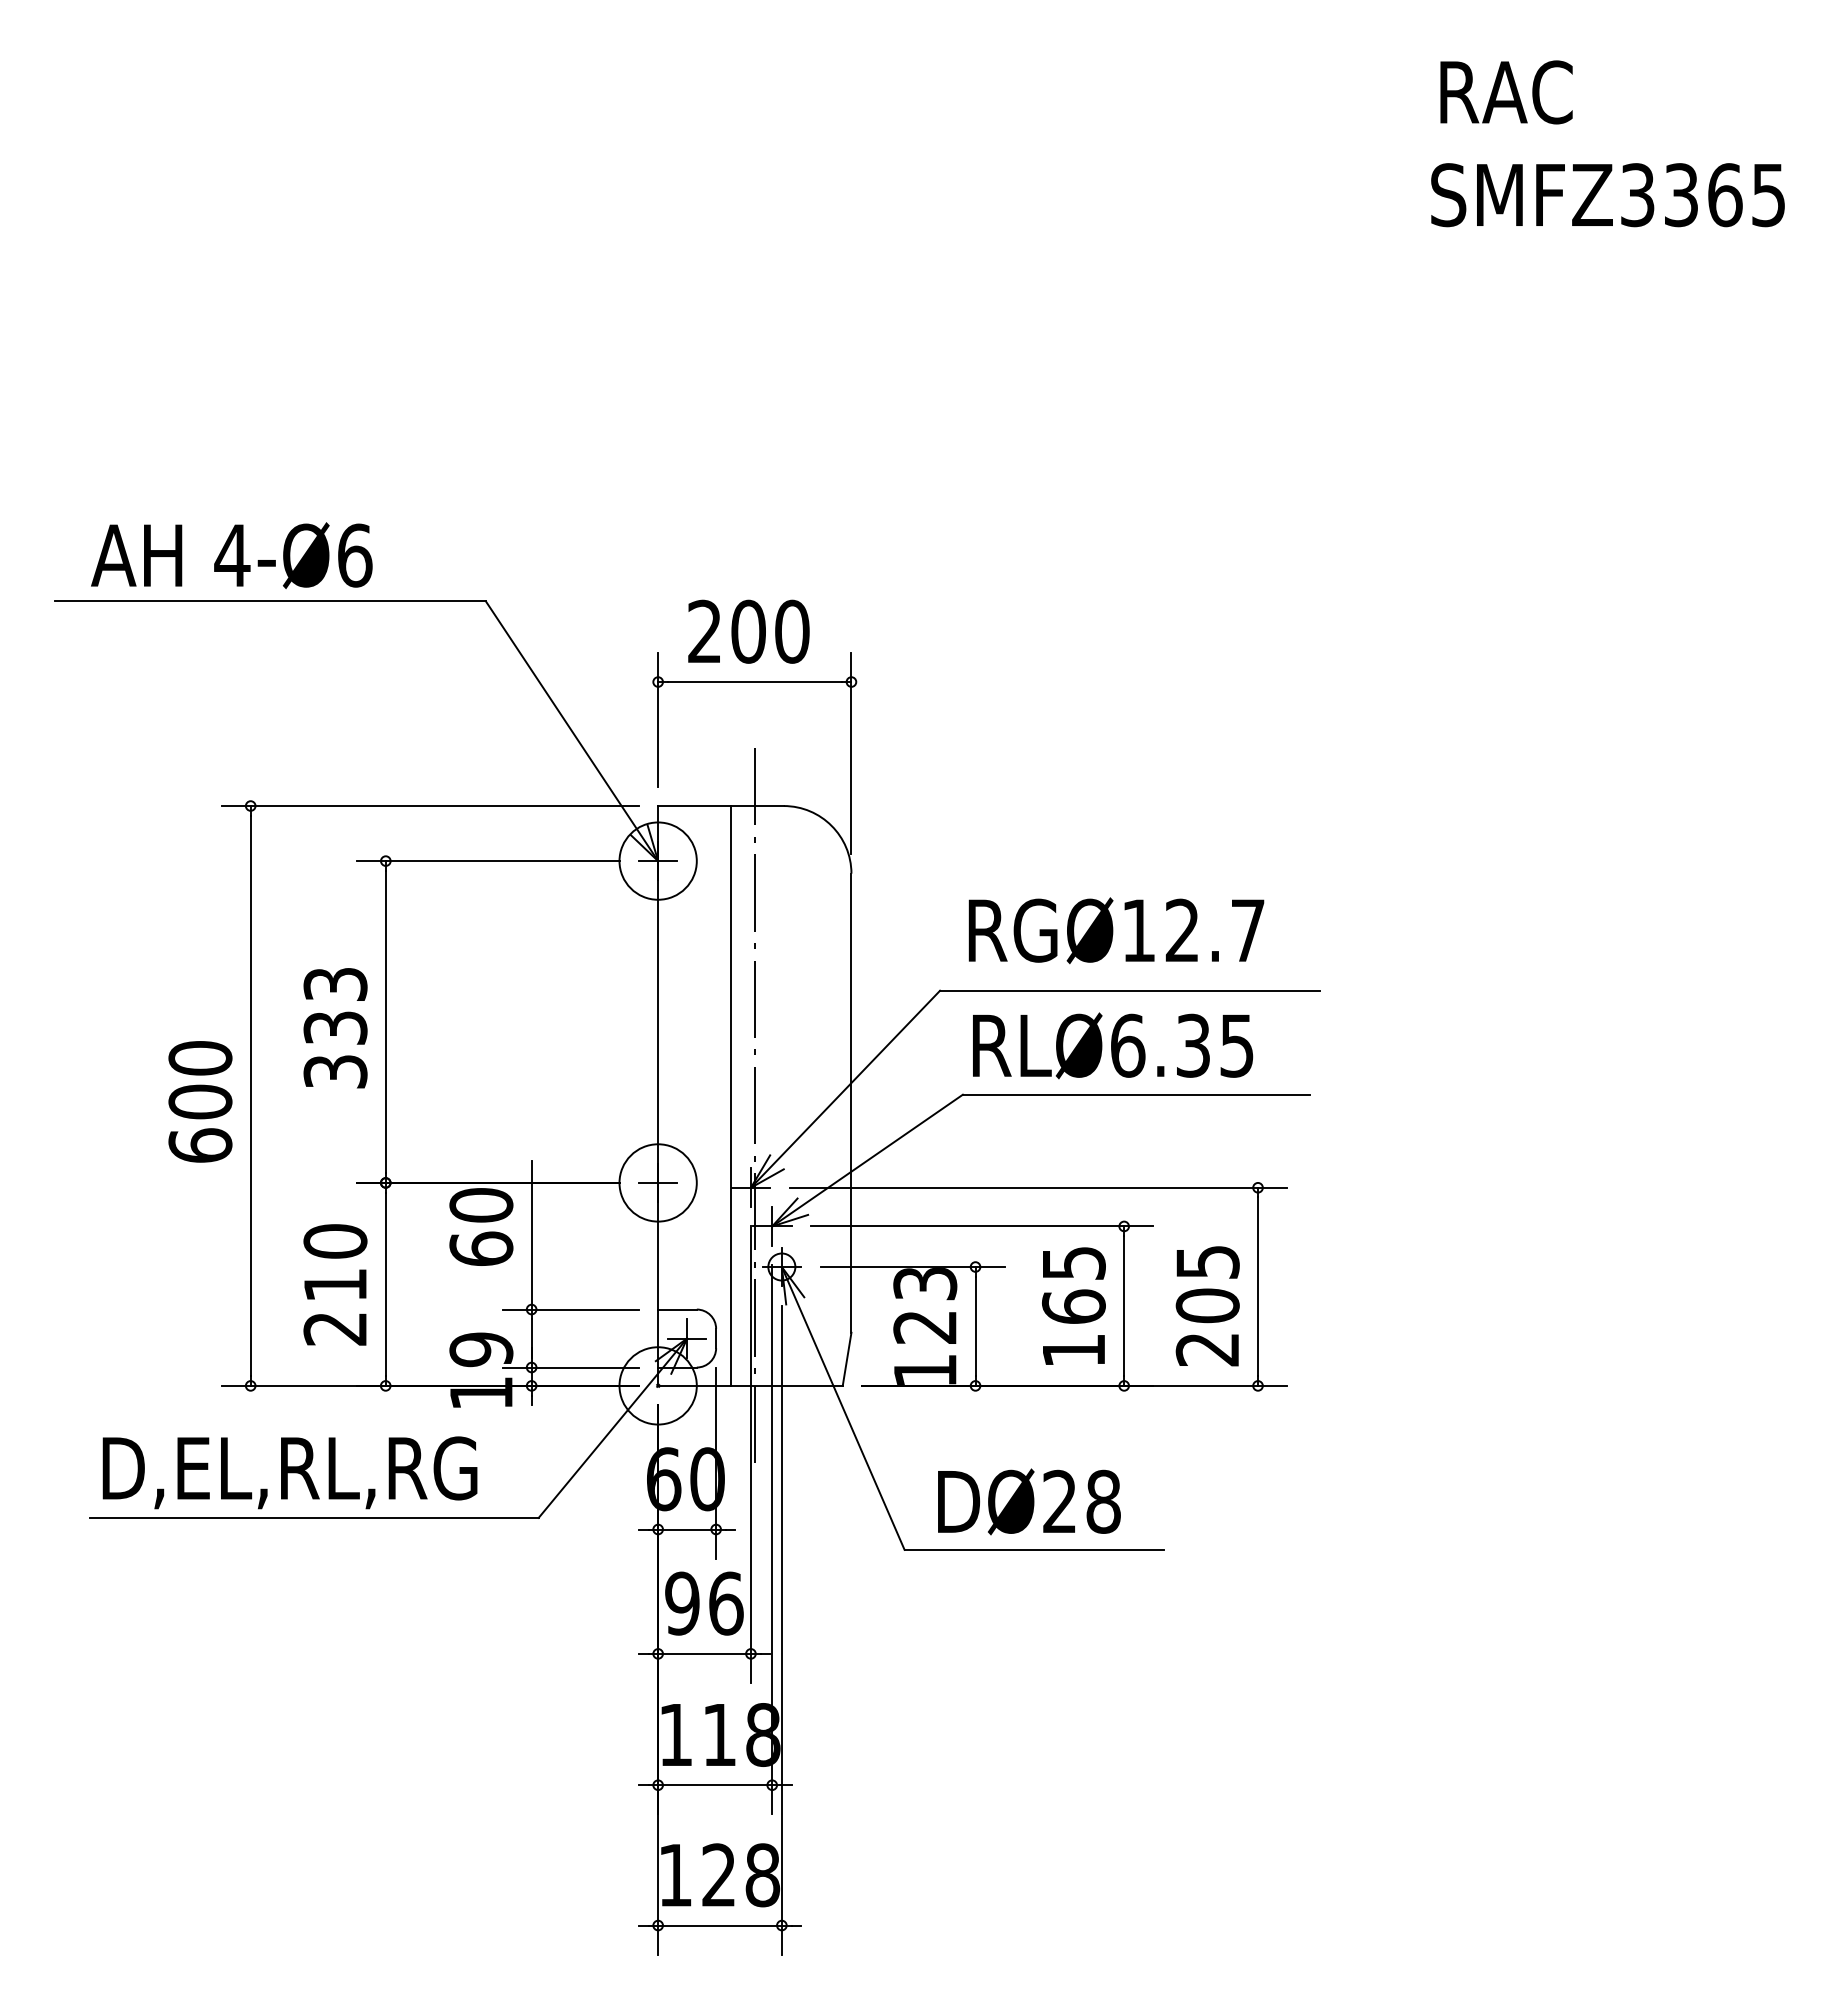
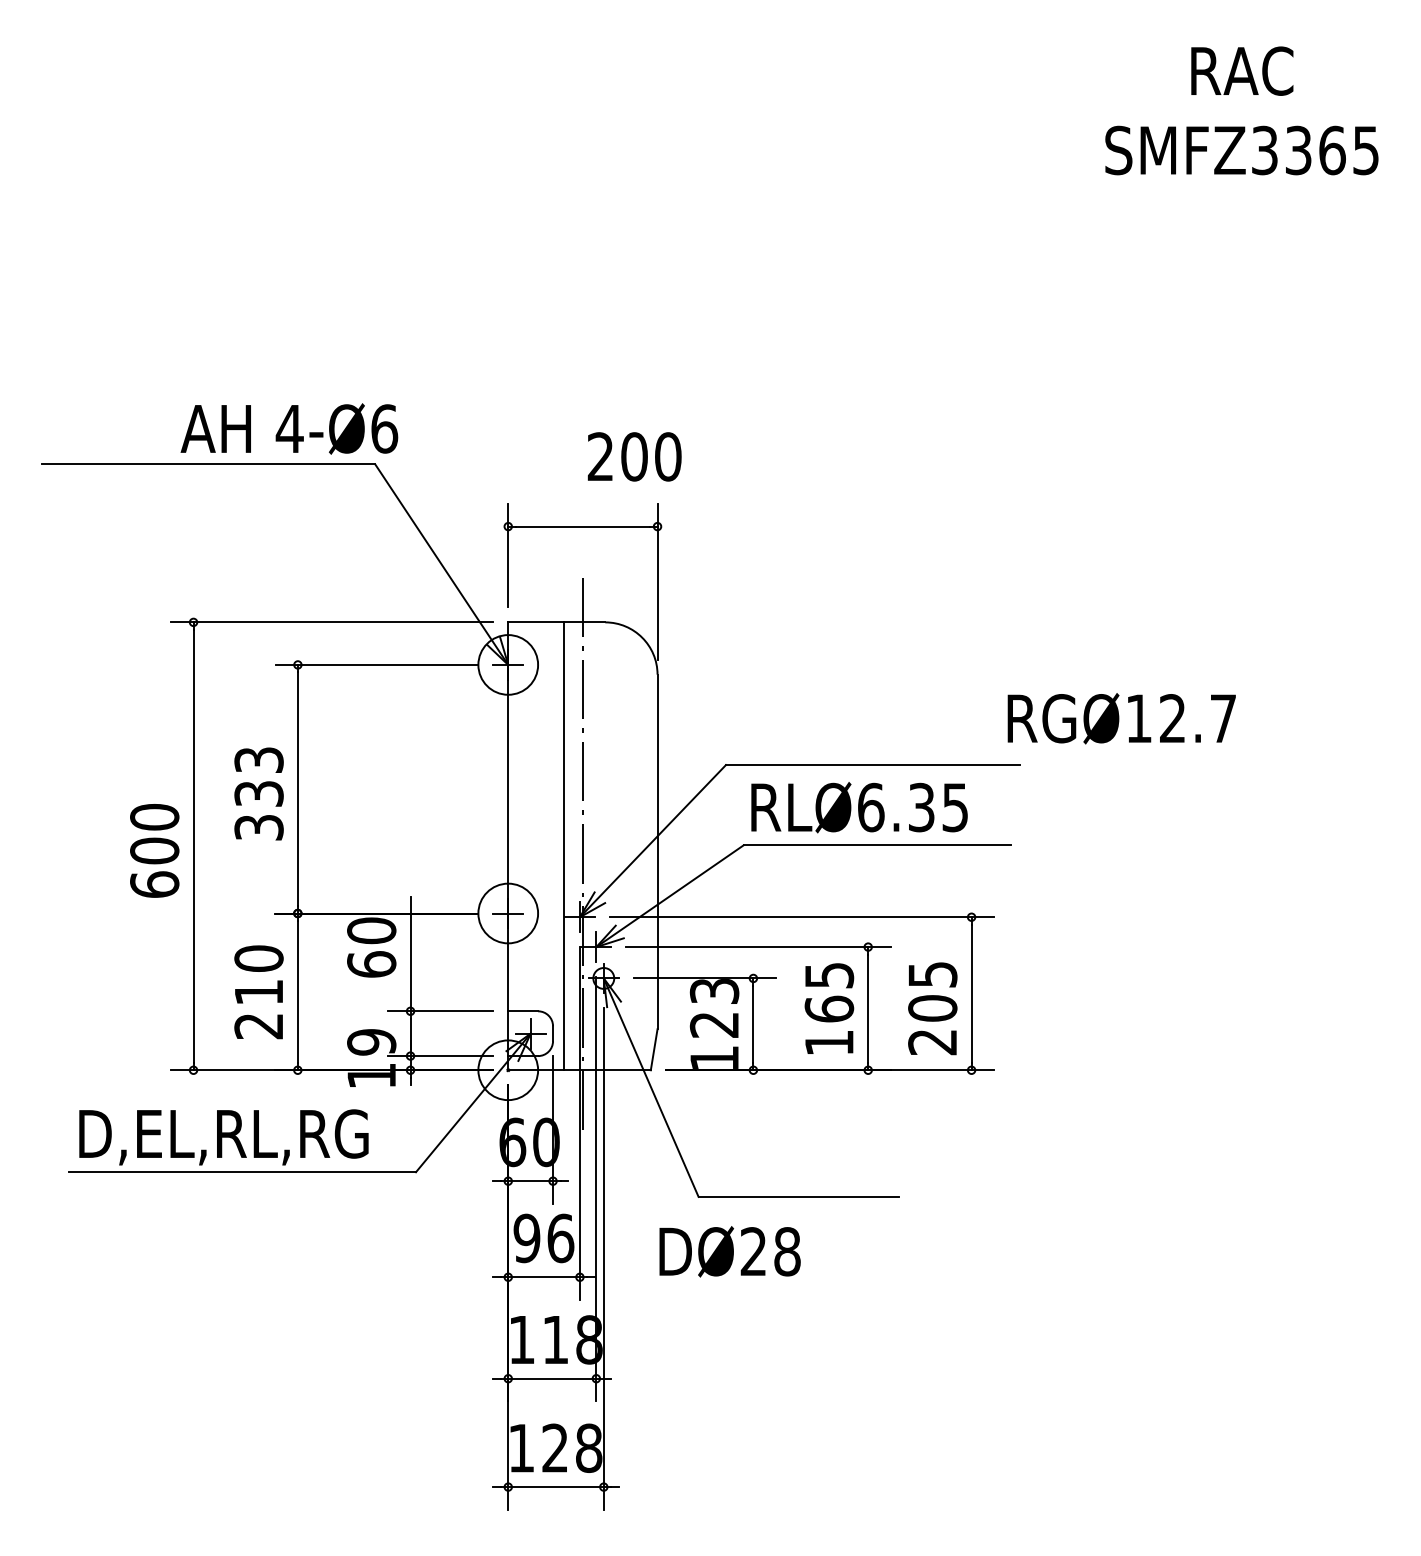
text: (1506, 92) -> (1242, 71), moved
text: (231, 555) -> (289, 428), moved
text: (748, 631) -> (634, 456), moved
text: (1116, 930) -> (1121, 718), moved
text: (1029, 1501) -> (730, 1251), moved

